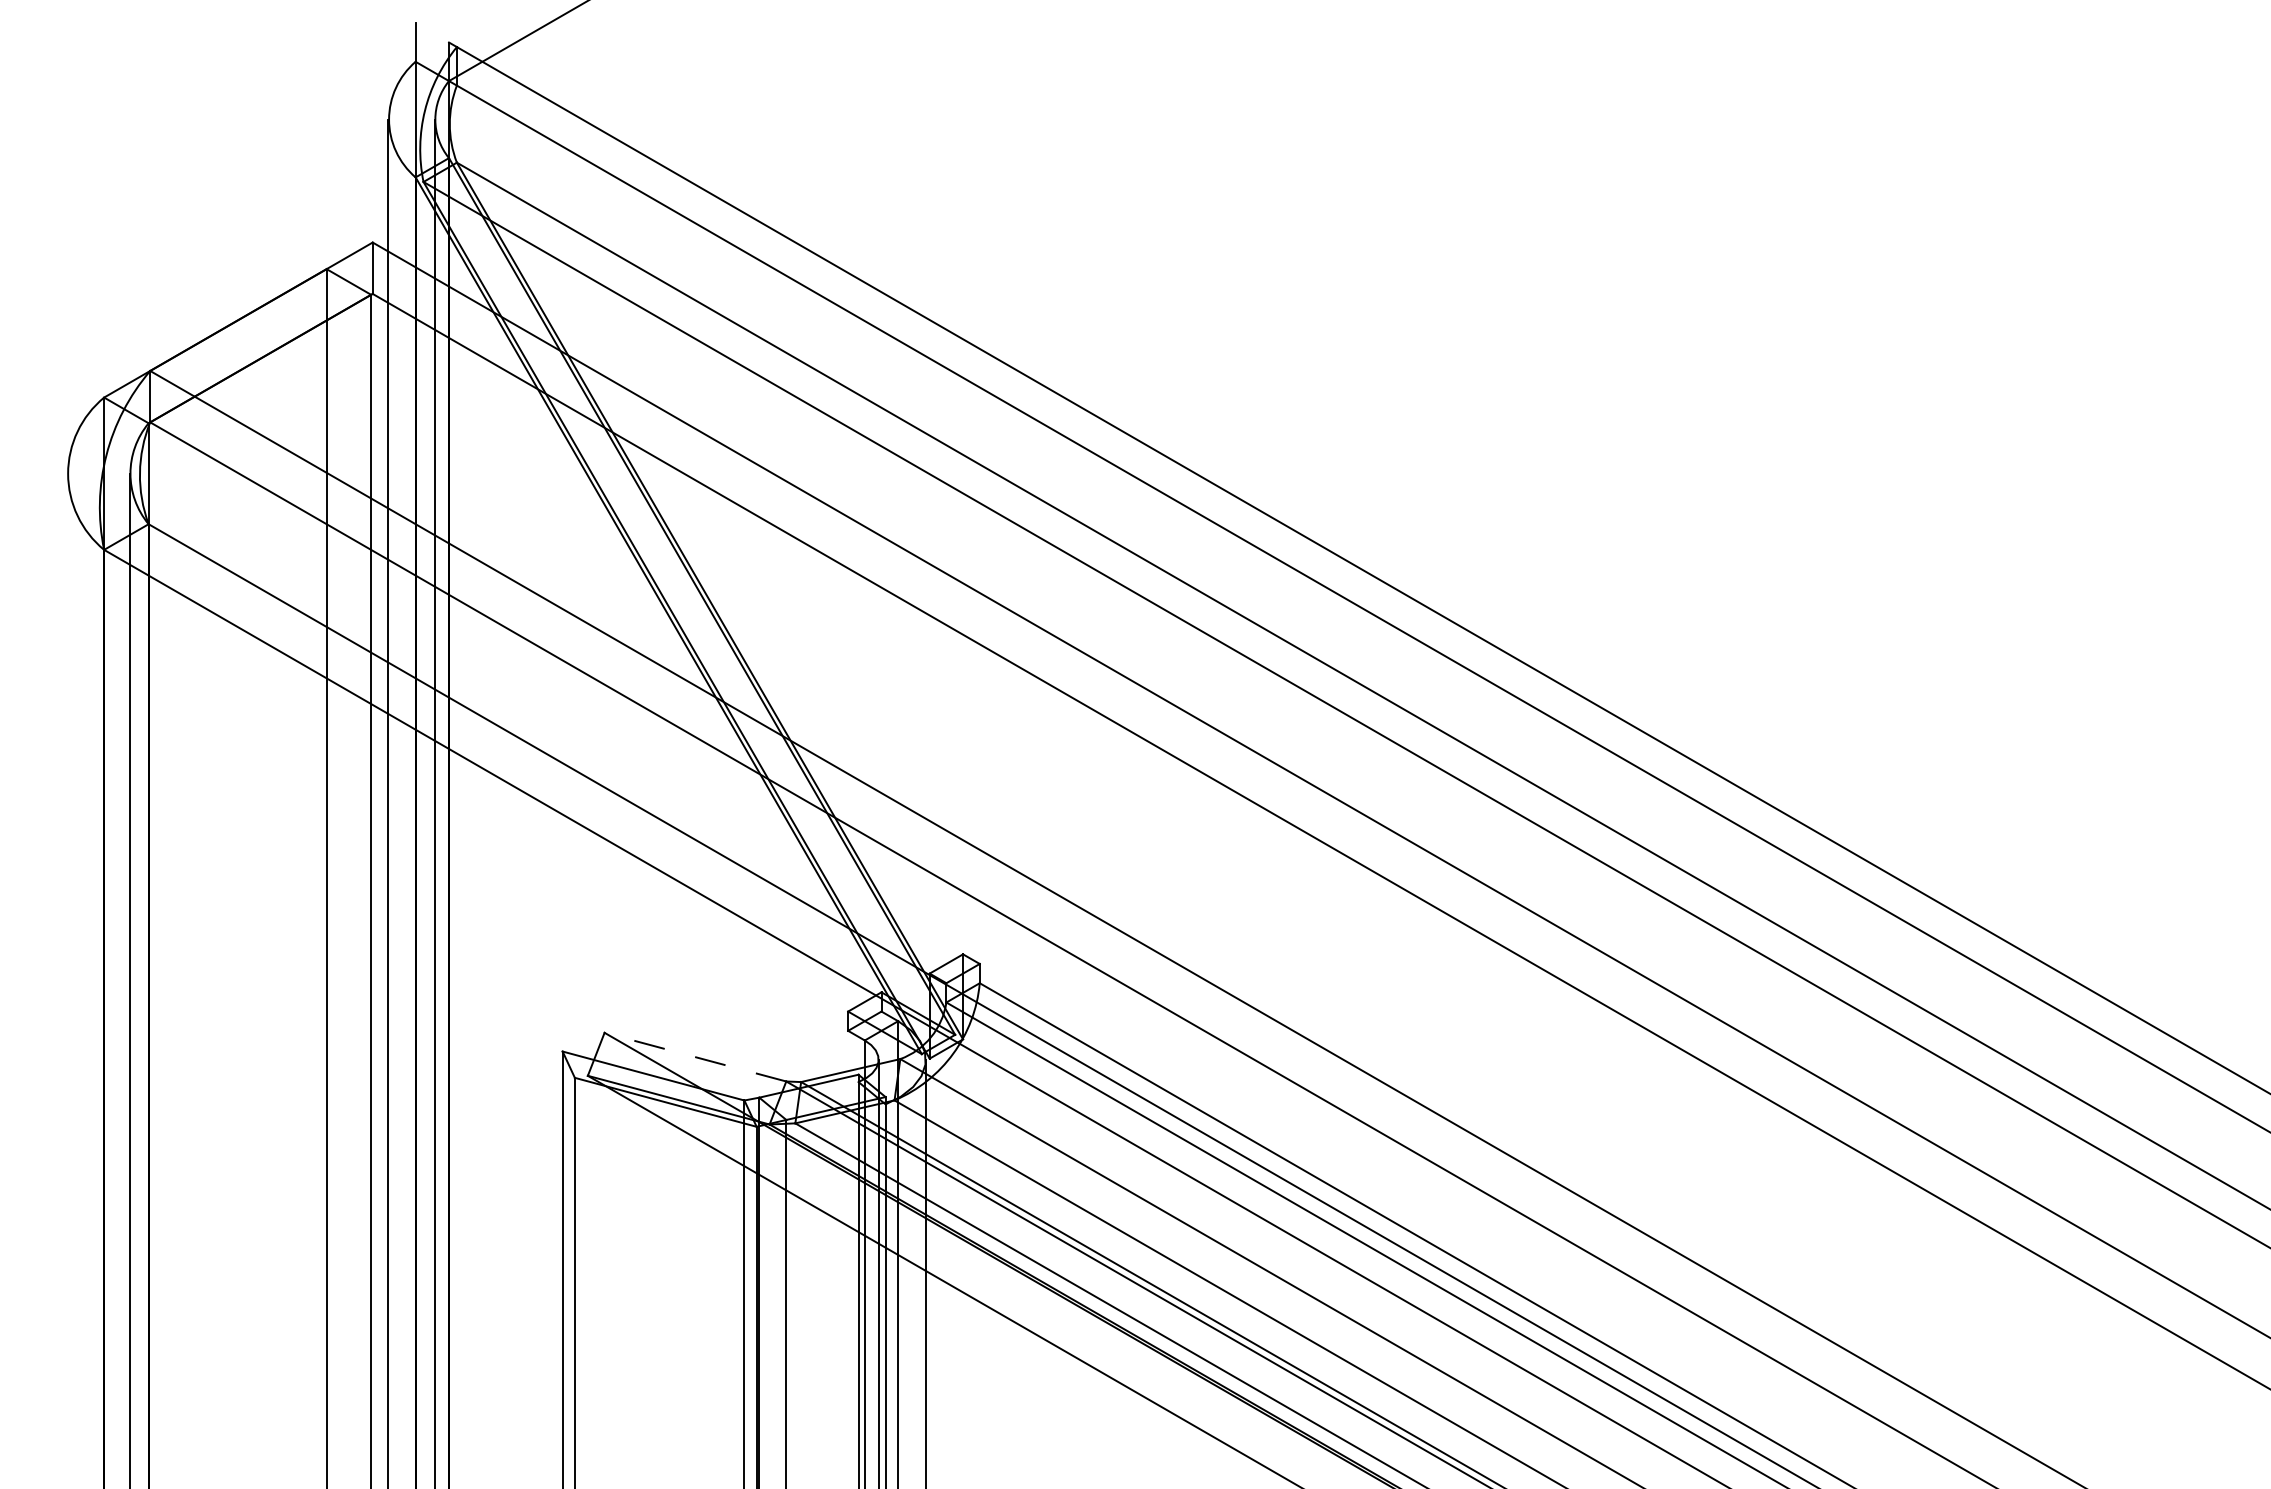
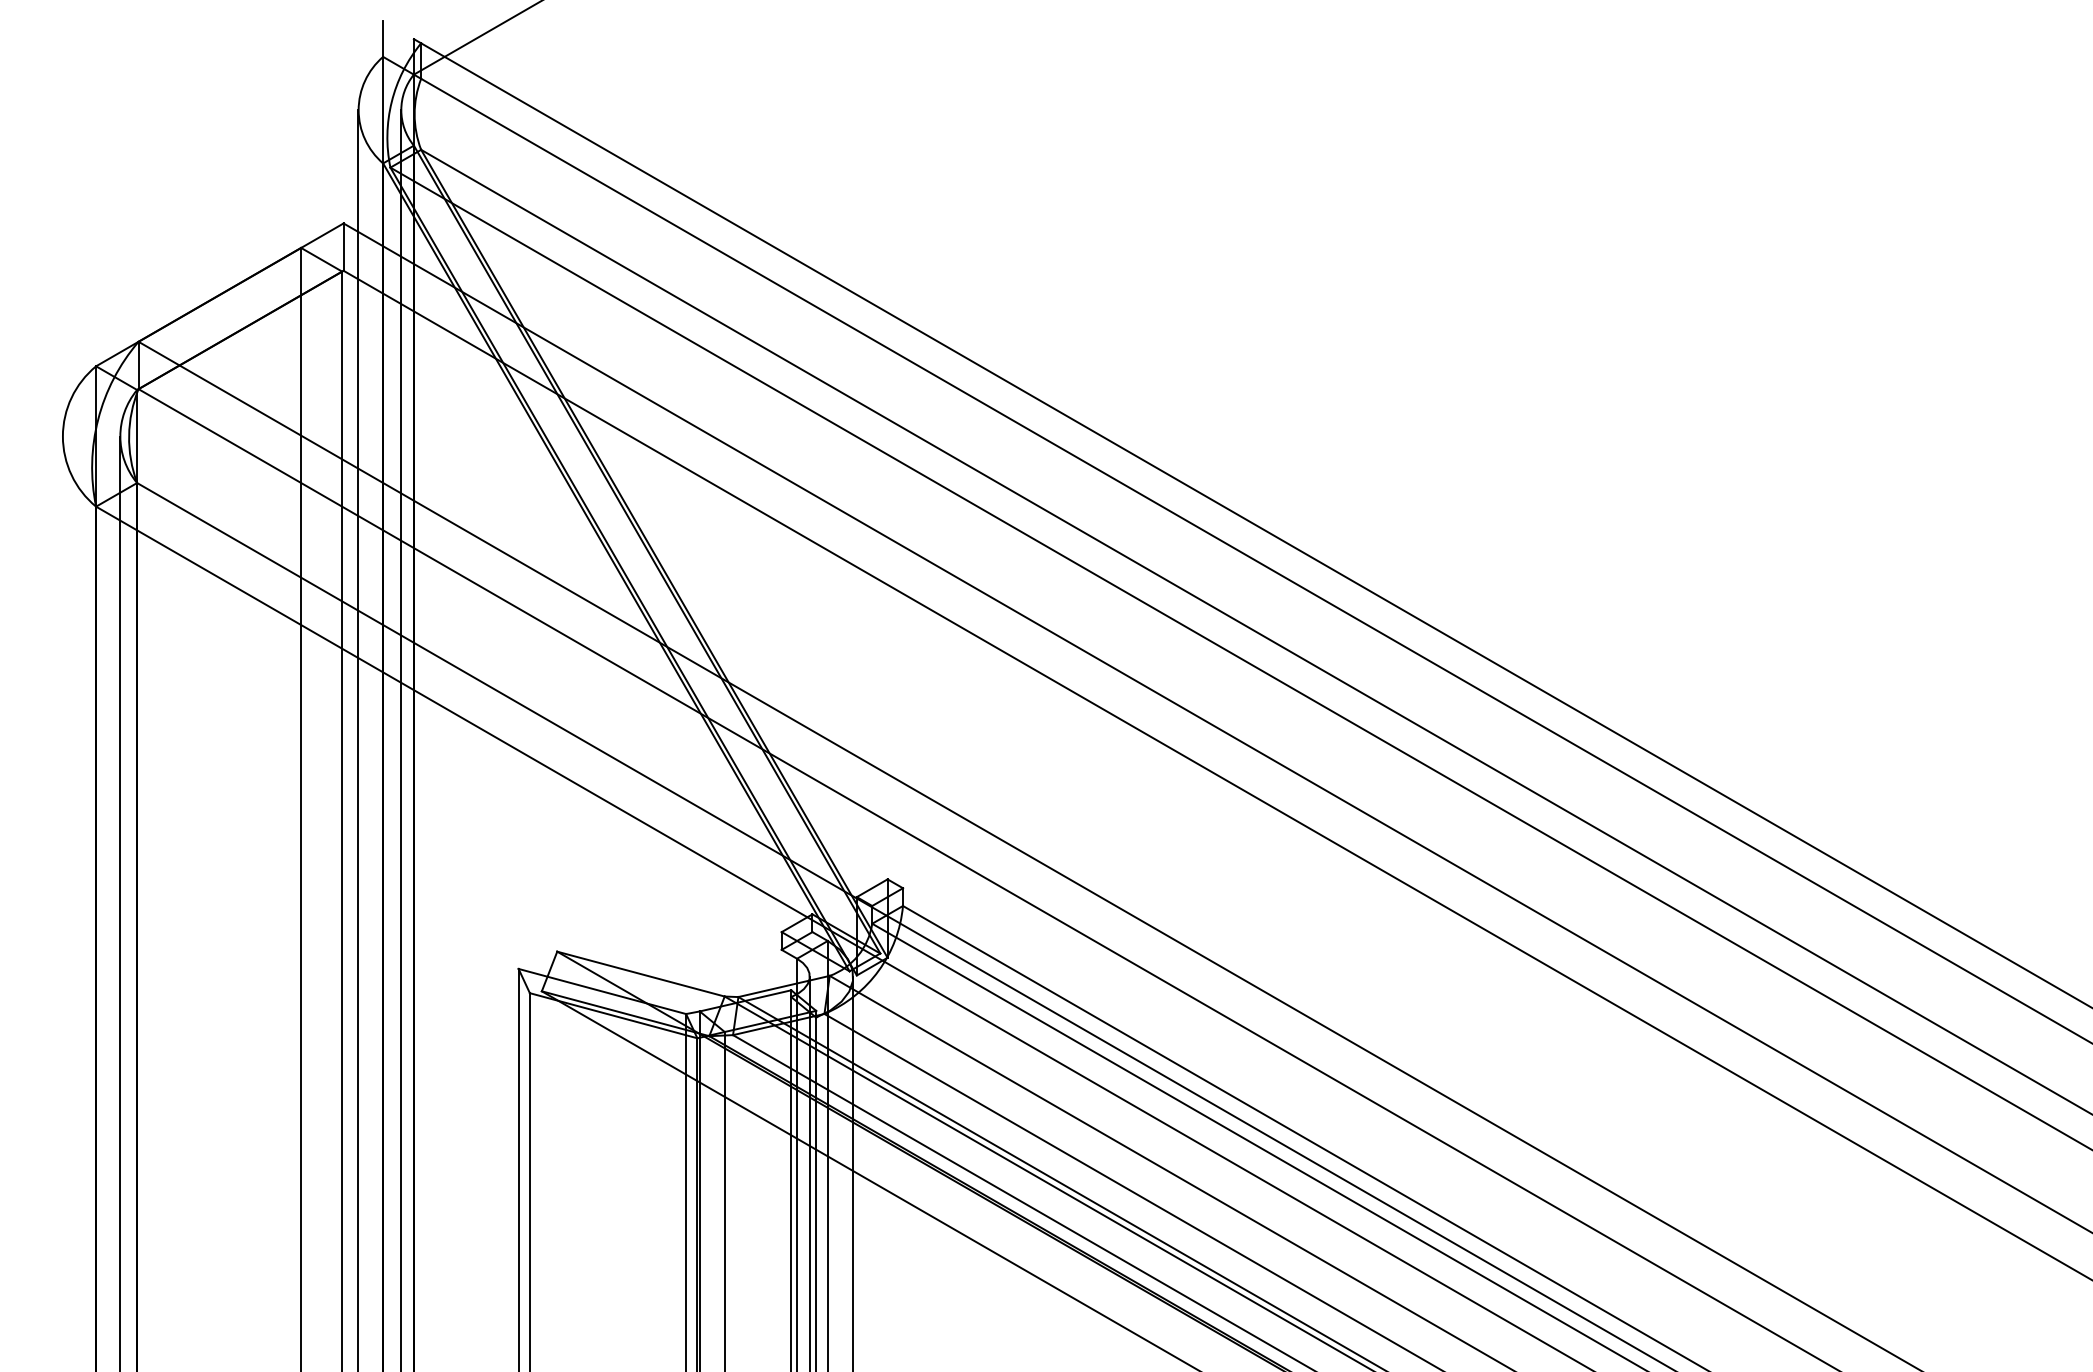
line: (694, 1057) -> (640, 974), dashed -> solid

